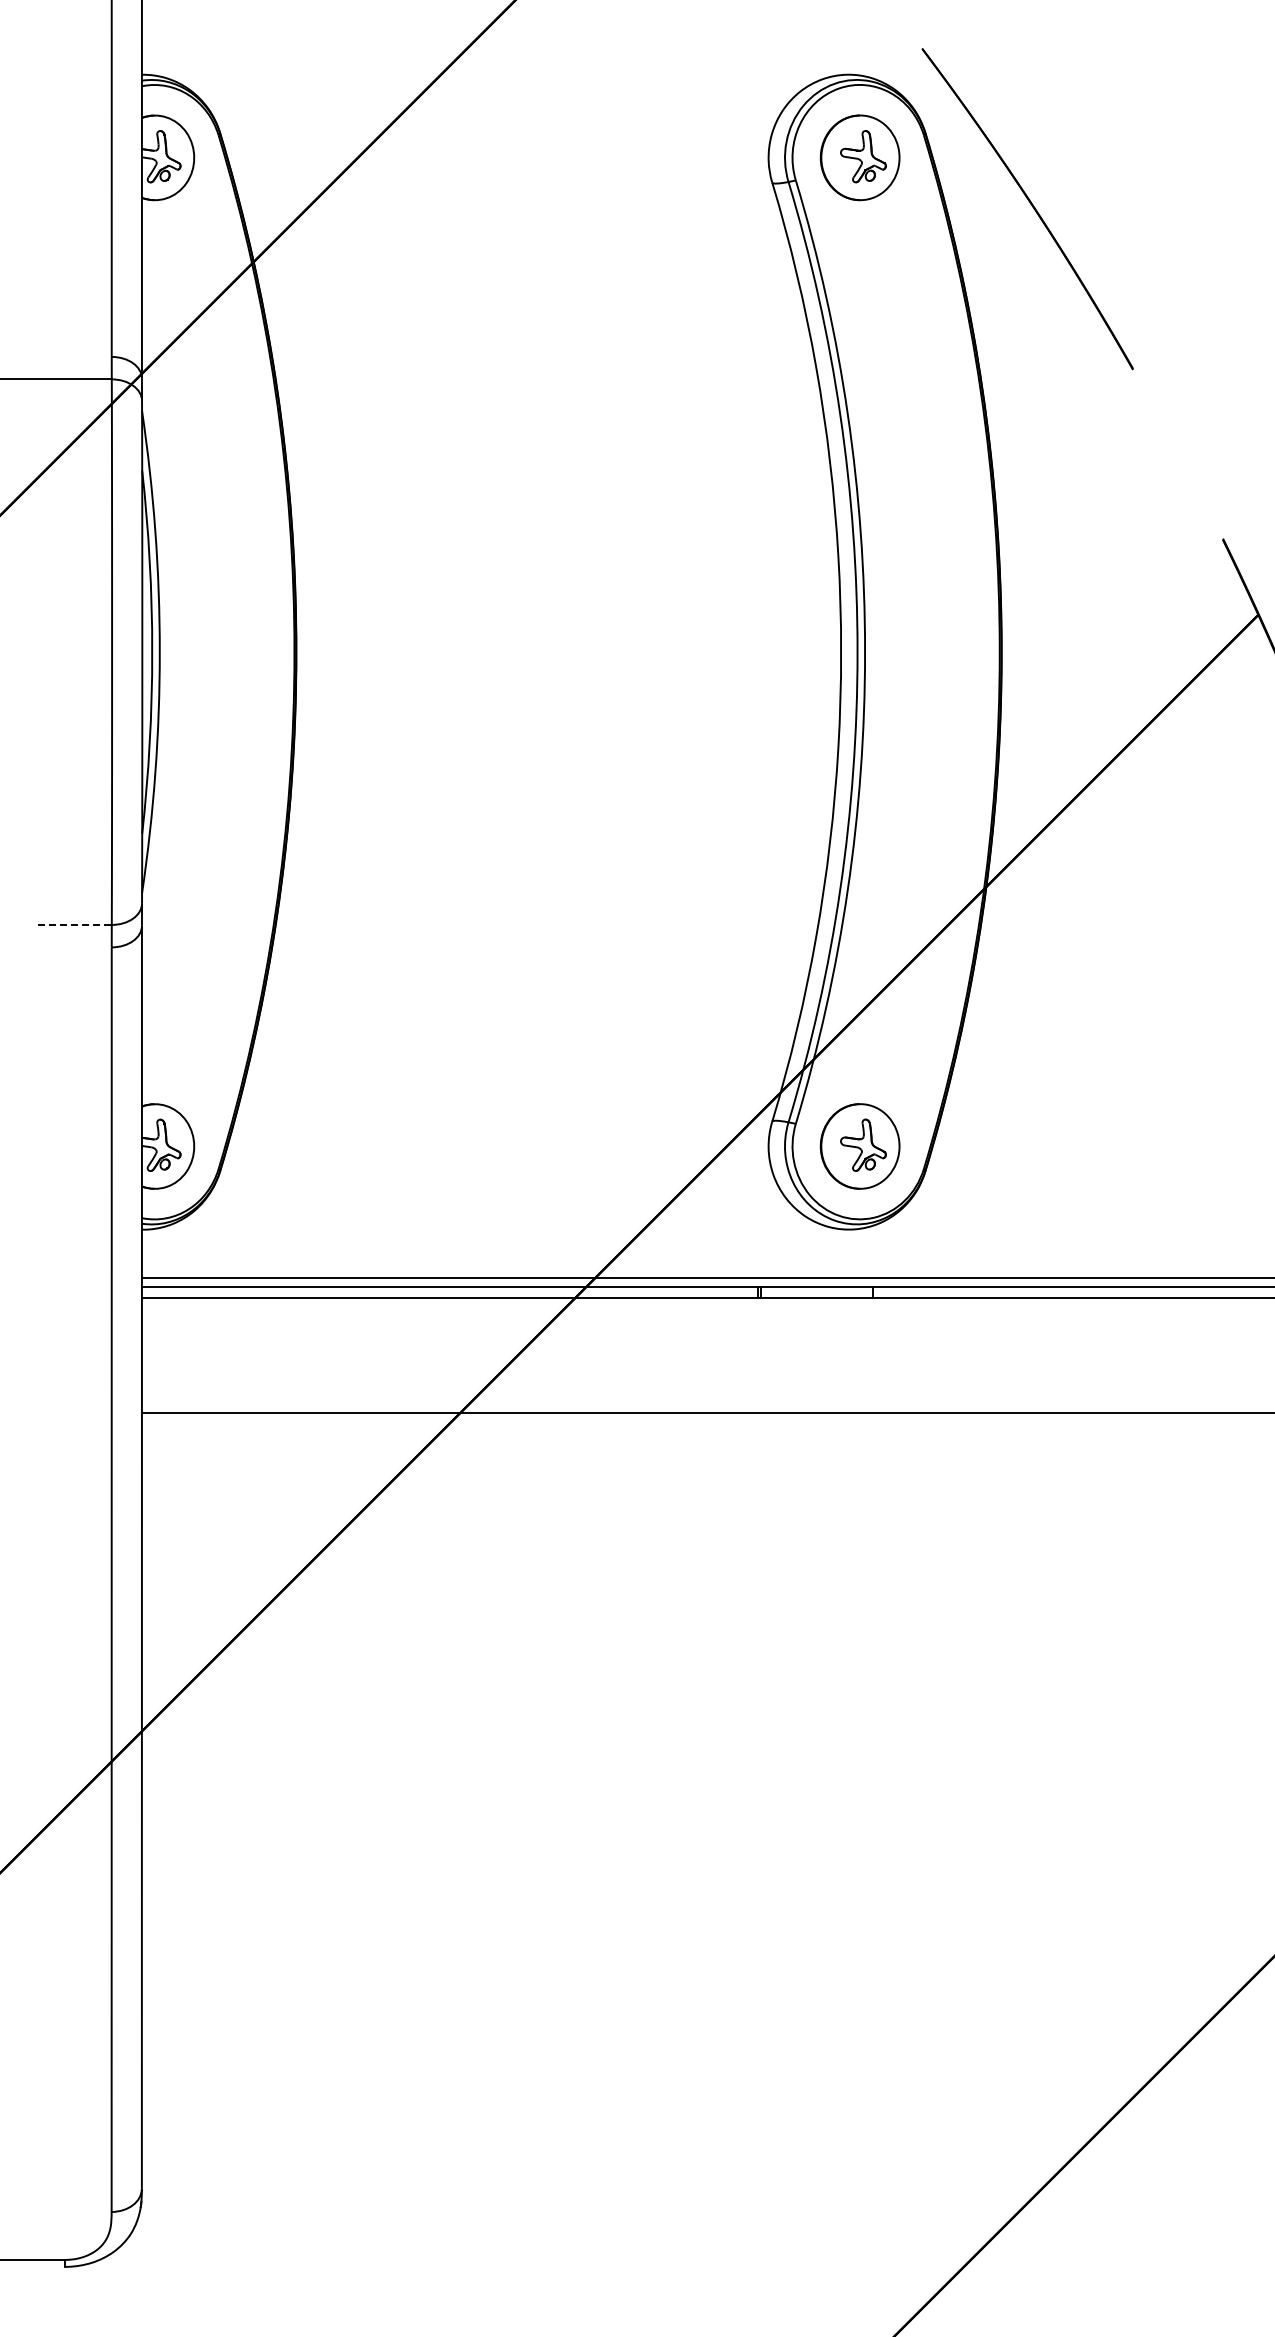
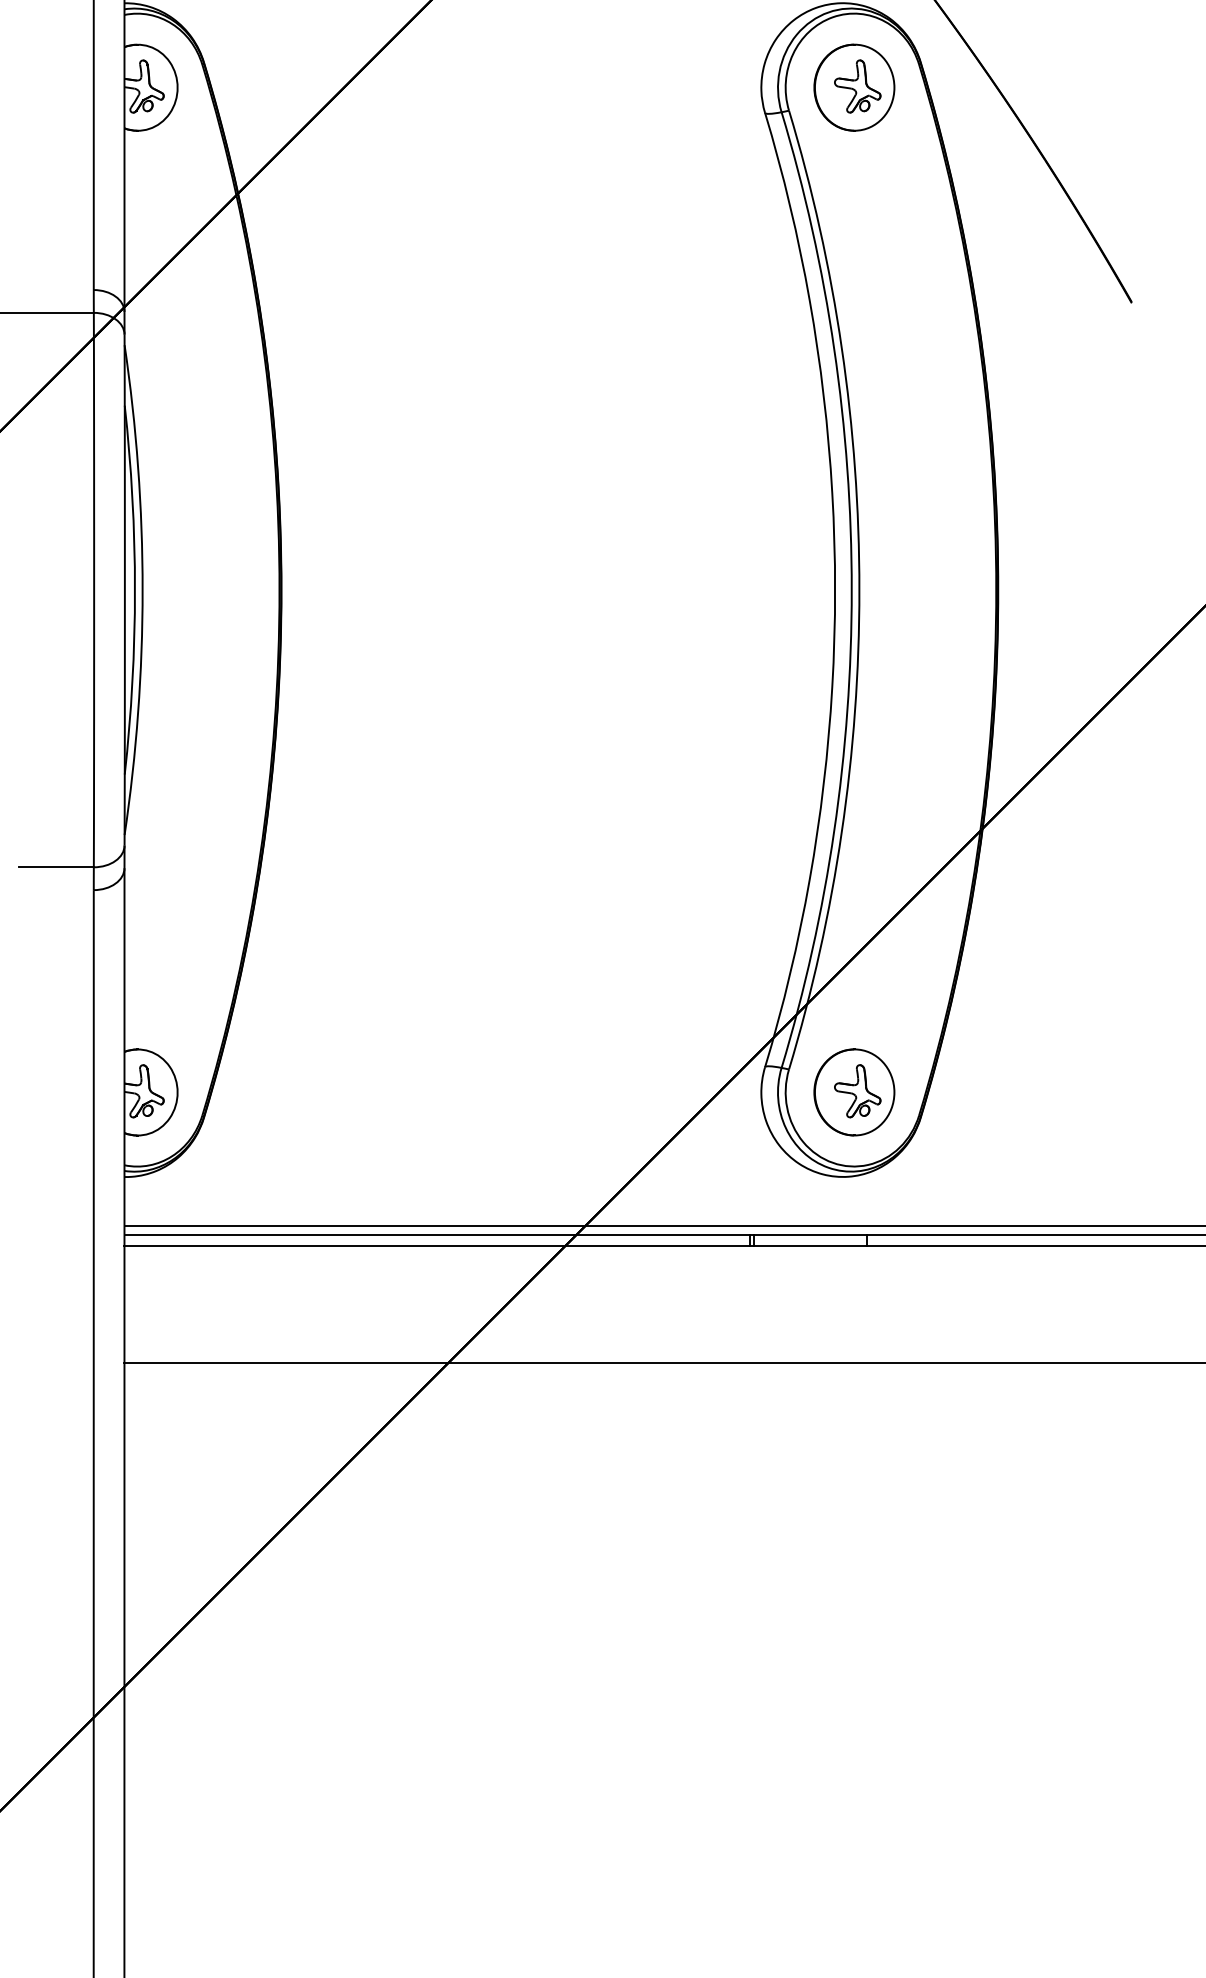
line: (75, 924) -> (56, 866), dashed -> solid

